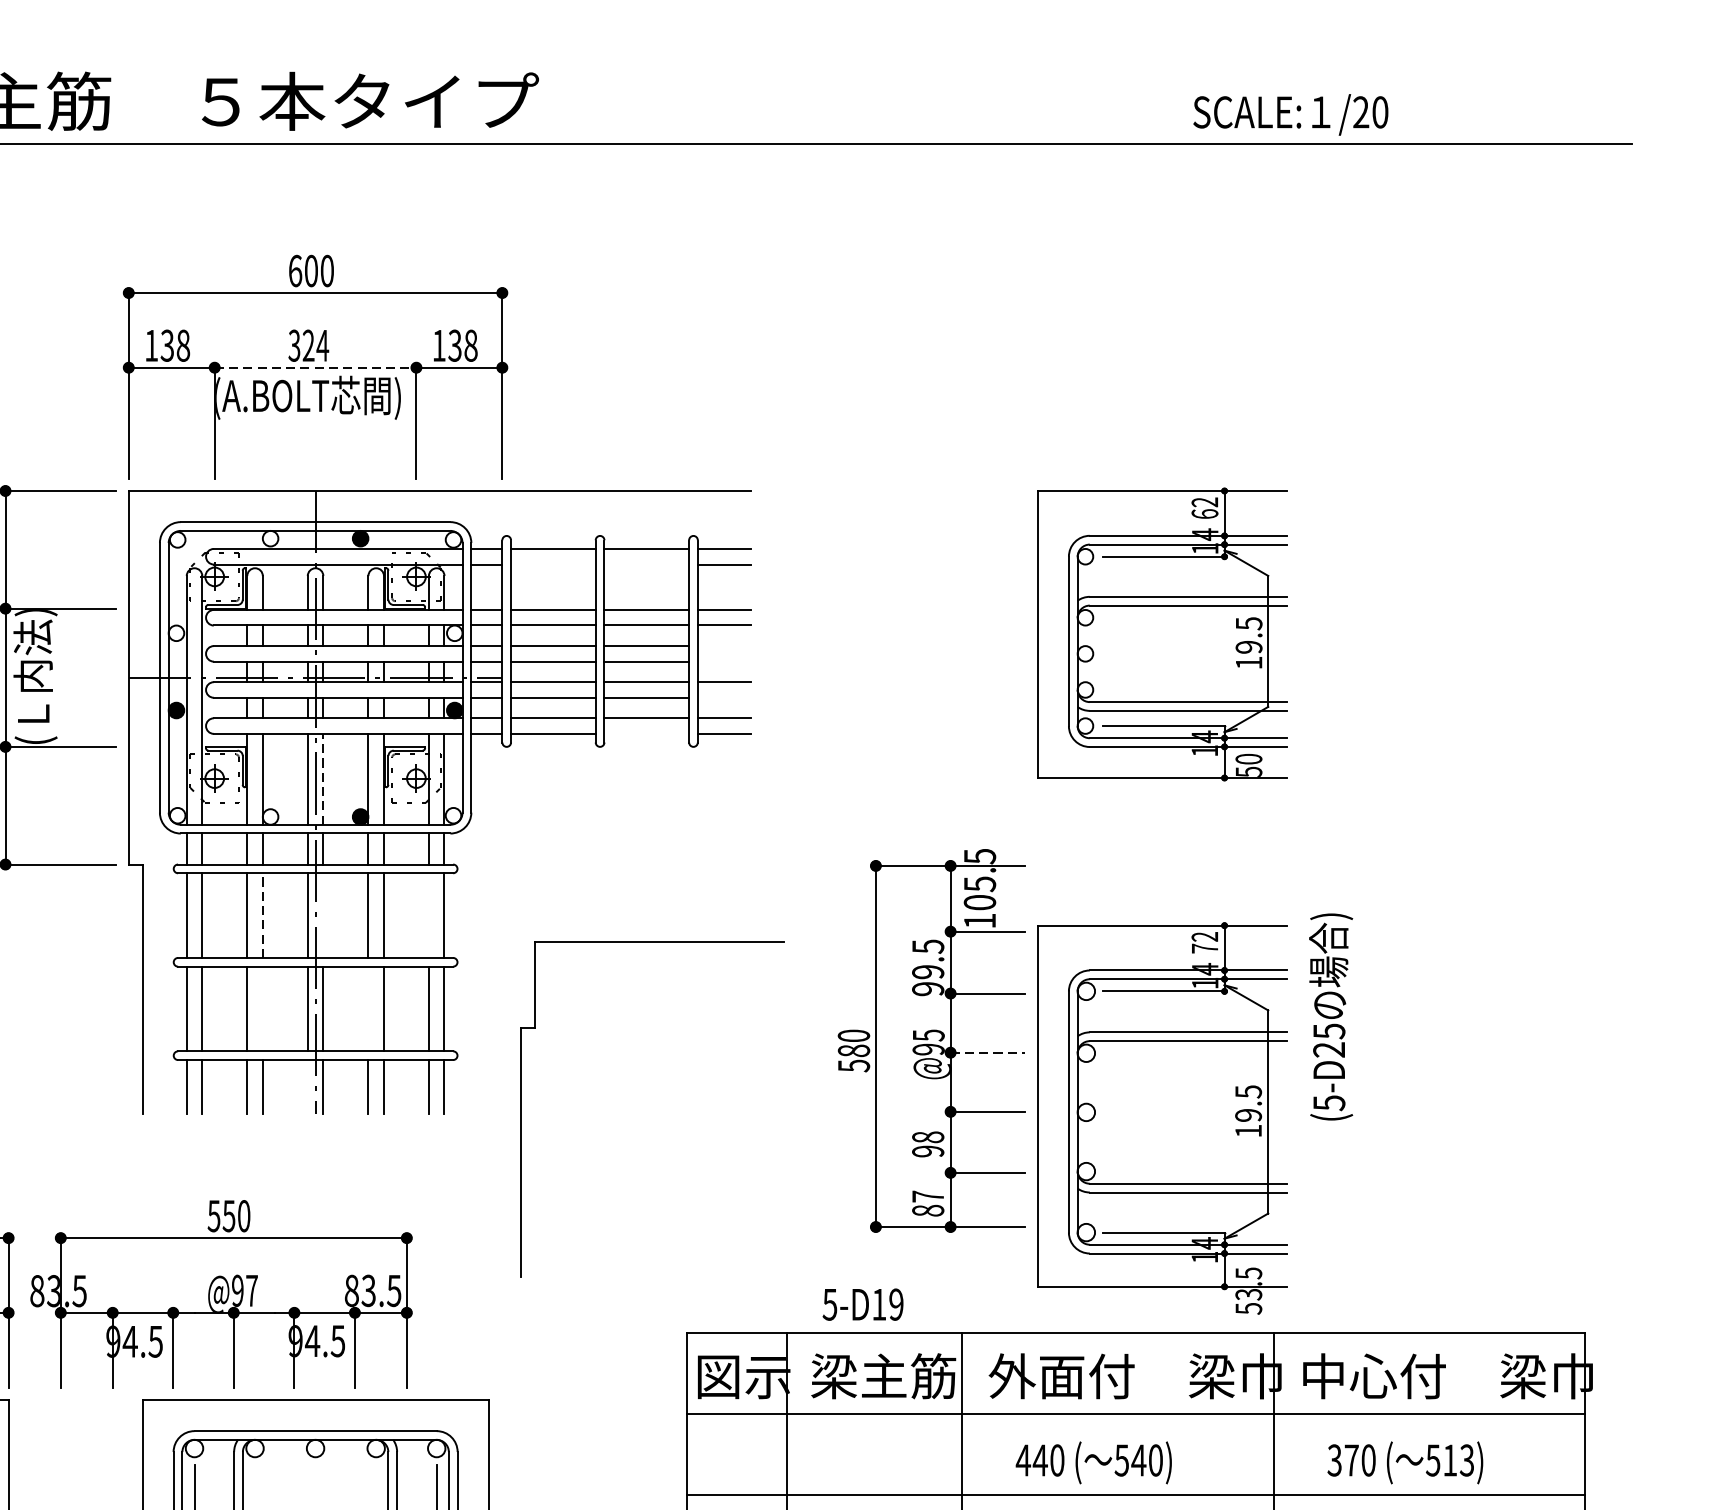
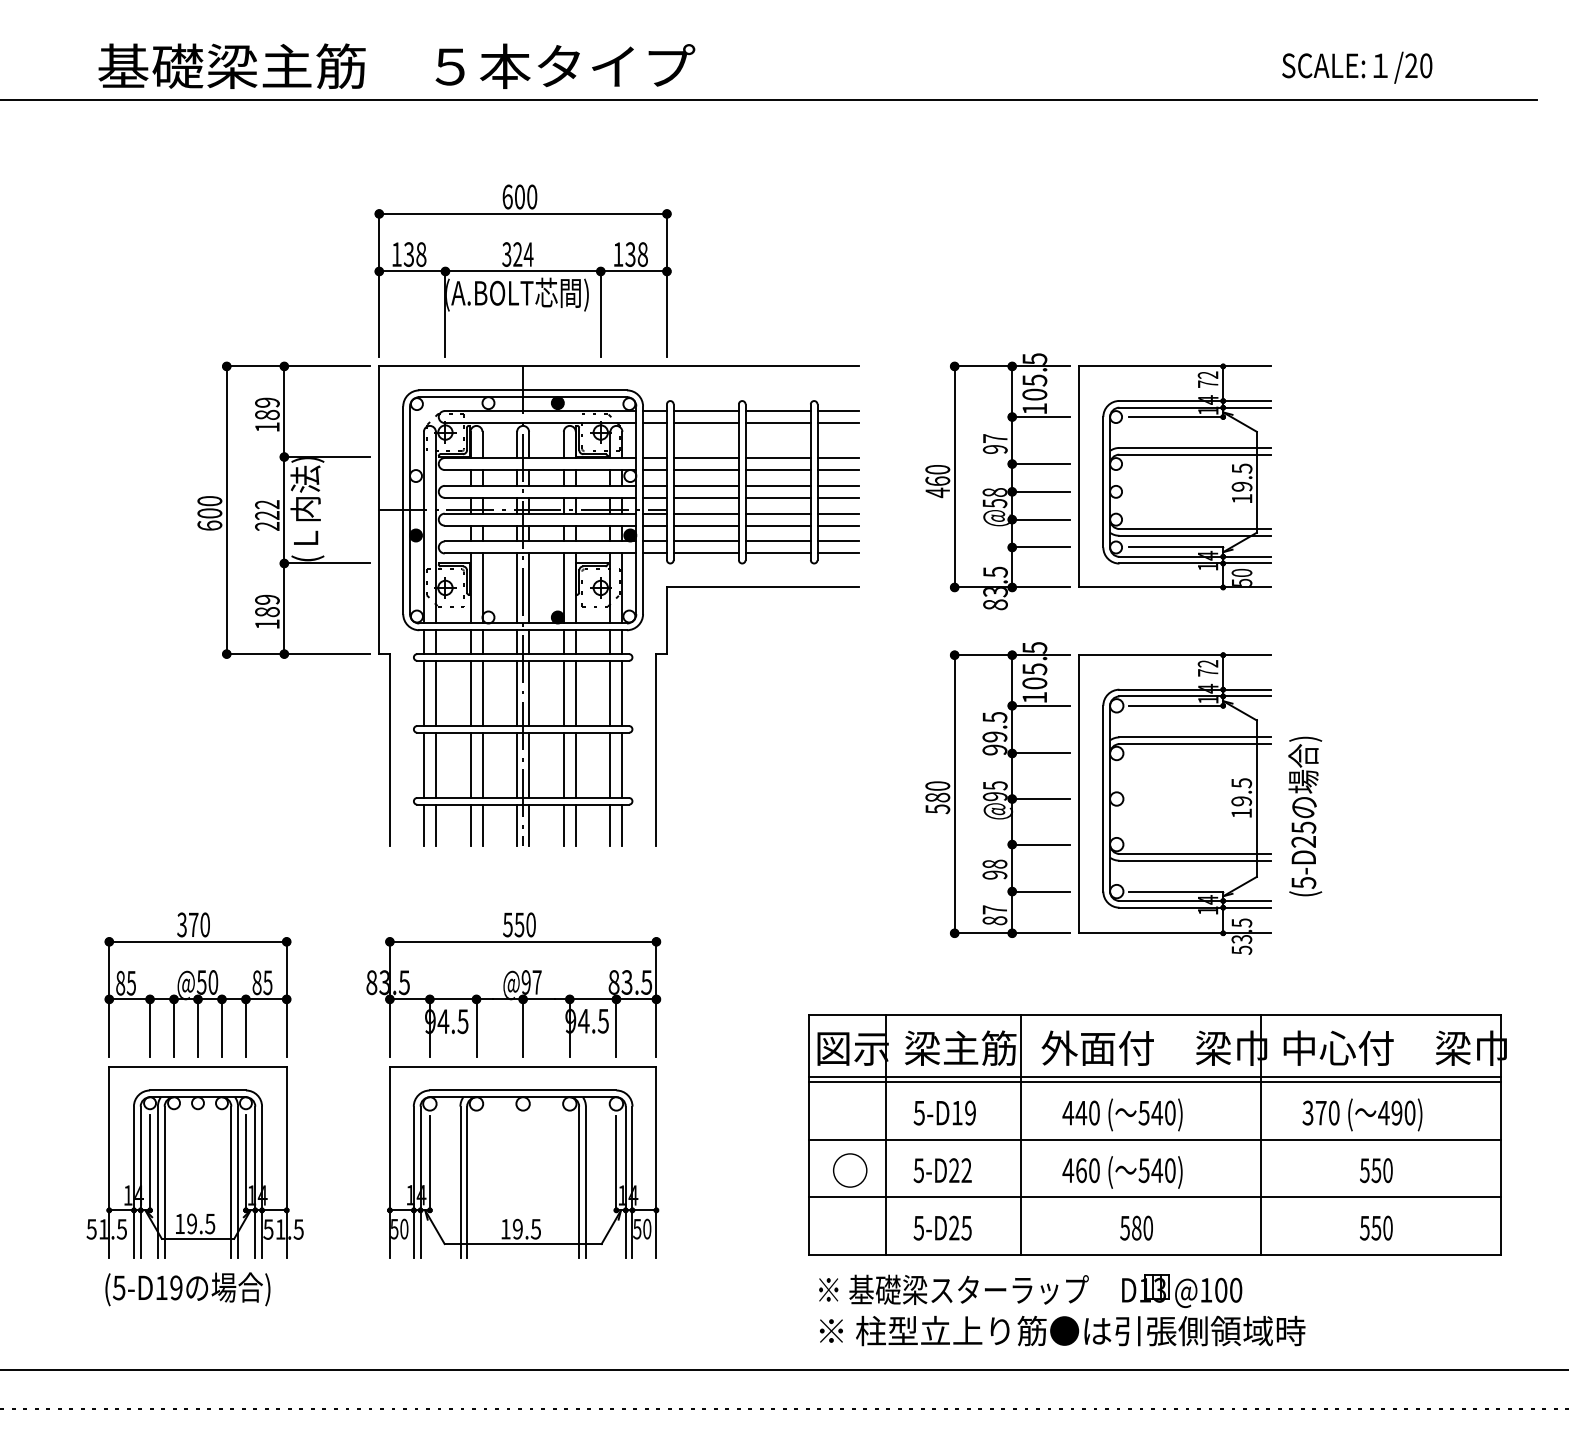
text: (1291, 114) -> (1357, 67), moved
line: (316, 367) -> (523, 271), dashed -> solid
text: (1204, 513) -> (1207, 383), 62 -> 72
line: (552, 565) -> (705, 423), added
line: (645, 565) -> (777, 423), added
part: (931, 640) -> (997, 481), added
line: (723, 645) -> (837, 485), added
line: (723, 661) -> (837, 497), added
line: (723, 697) -> (837, 525), added
line: (645, 733) -> (777, 553), added
line: (323, 778) -> (529, 587), dashed -> solid
line: (262, 915) -> (482, 693), dashed -> solid
line: (323, 915) -> (529, 693), added
line: (429, 915) -> (610, 693), added
line: (262, 1007) -> (482, 764), added
line: (367, 1007) -> (563, 764), added
text: (1331, 1016) -> (1305, 816), moved
line: (987, 1053) -> (1040, 799), dashed -> solid
line: (308, 1085) -> (517, 824), added
part: (521, 1109) -> (656, 716), moved
part: (1161, 1118) -> (1174, 803), moved
part: (221, 1293) -> (513, 984), moved
text: (862, 1303) -> (944, 1112), moved
line: (1135, 1420) -> (1154, 1082), added
text: (1449, 1459) -> (1396, 1112), 513) -> 490)

